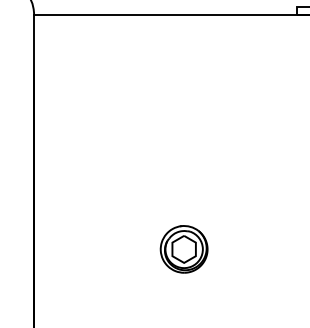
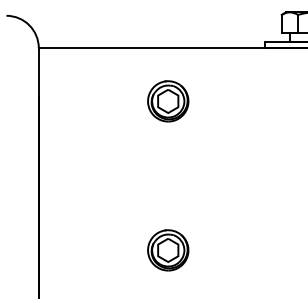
part: (184, 76) -> (168, 101), added

